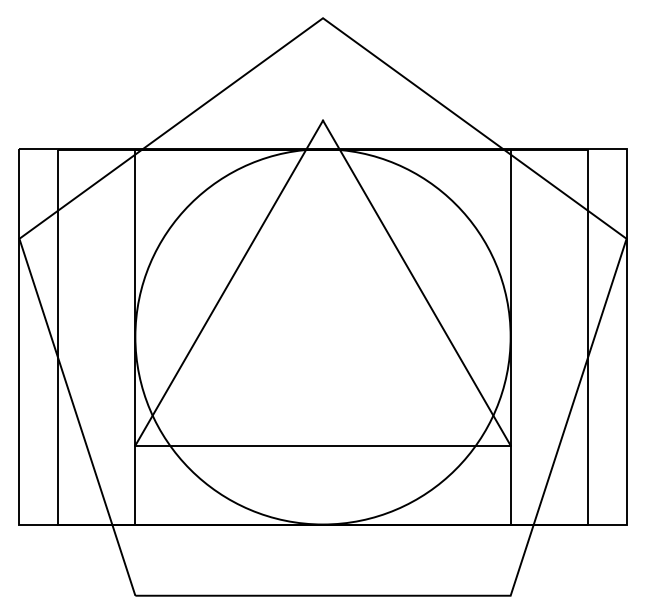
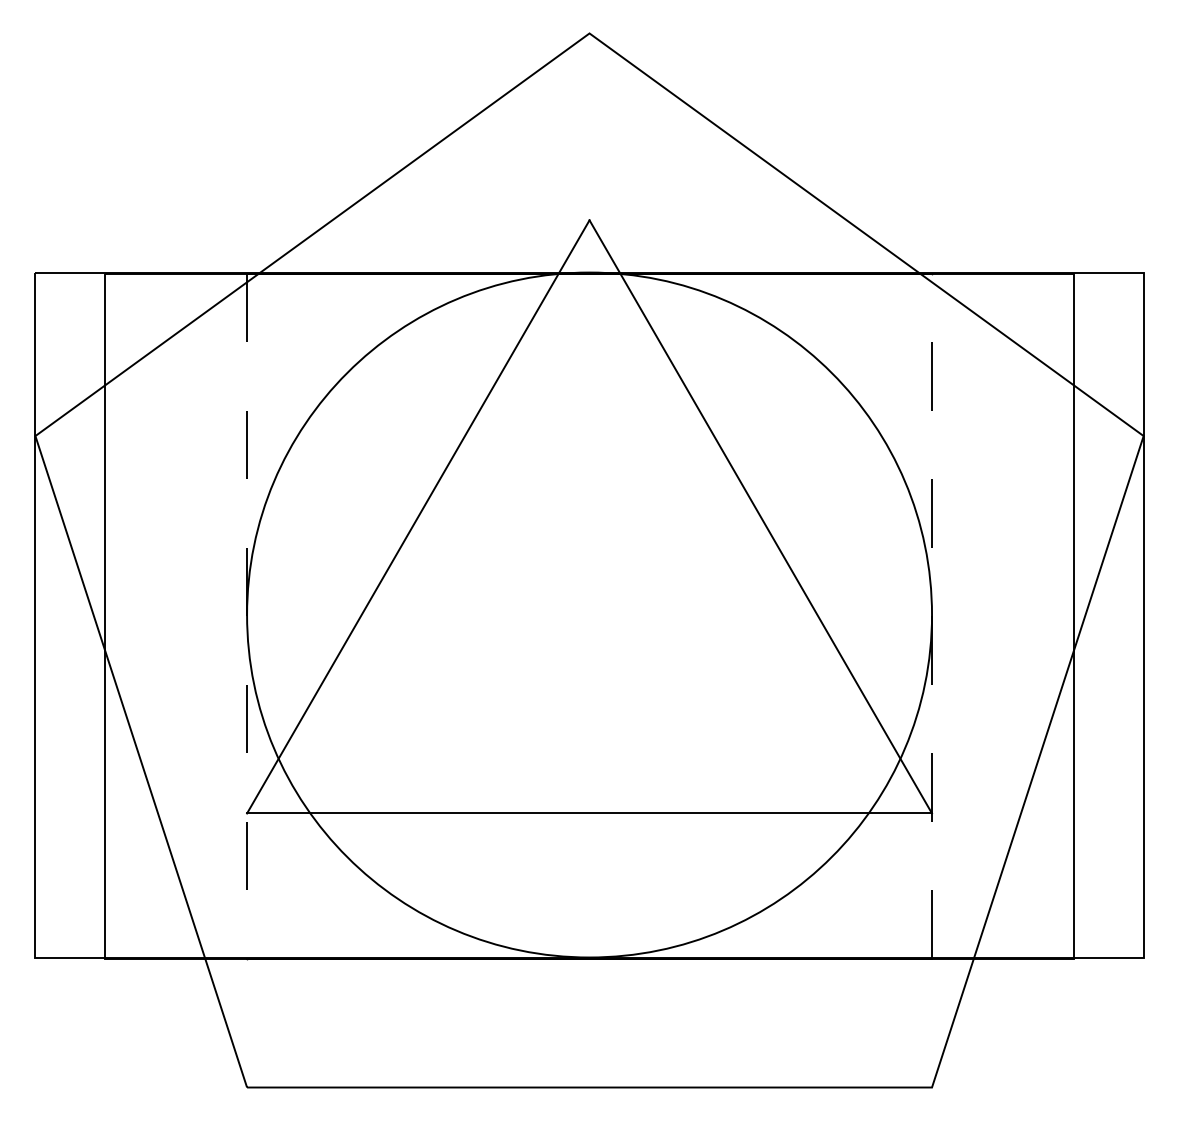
line: (135, 337) -> (247, 616), solid -> dashed
line: (510, 337) -> (931, 616), solid -> dashed

